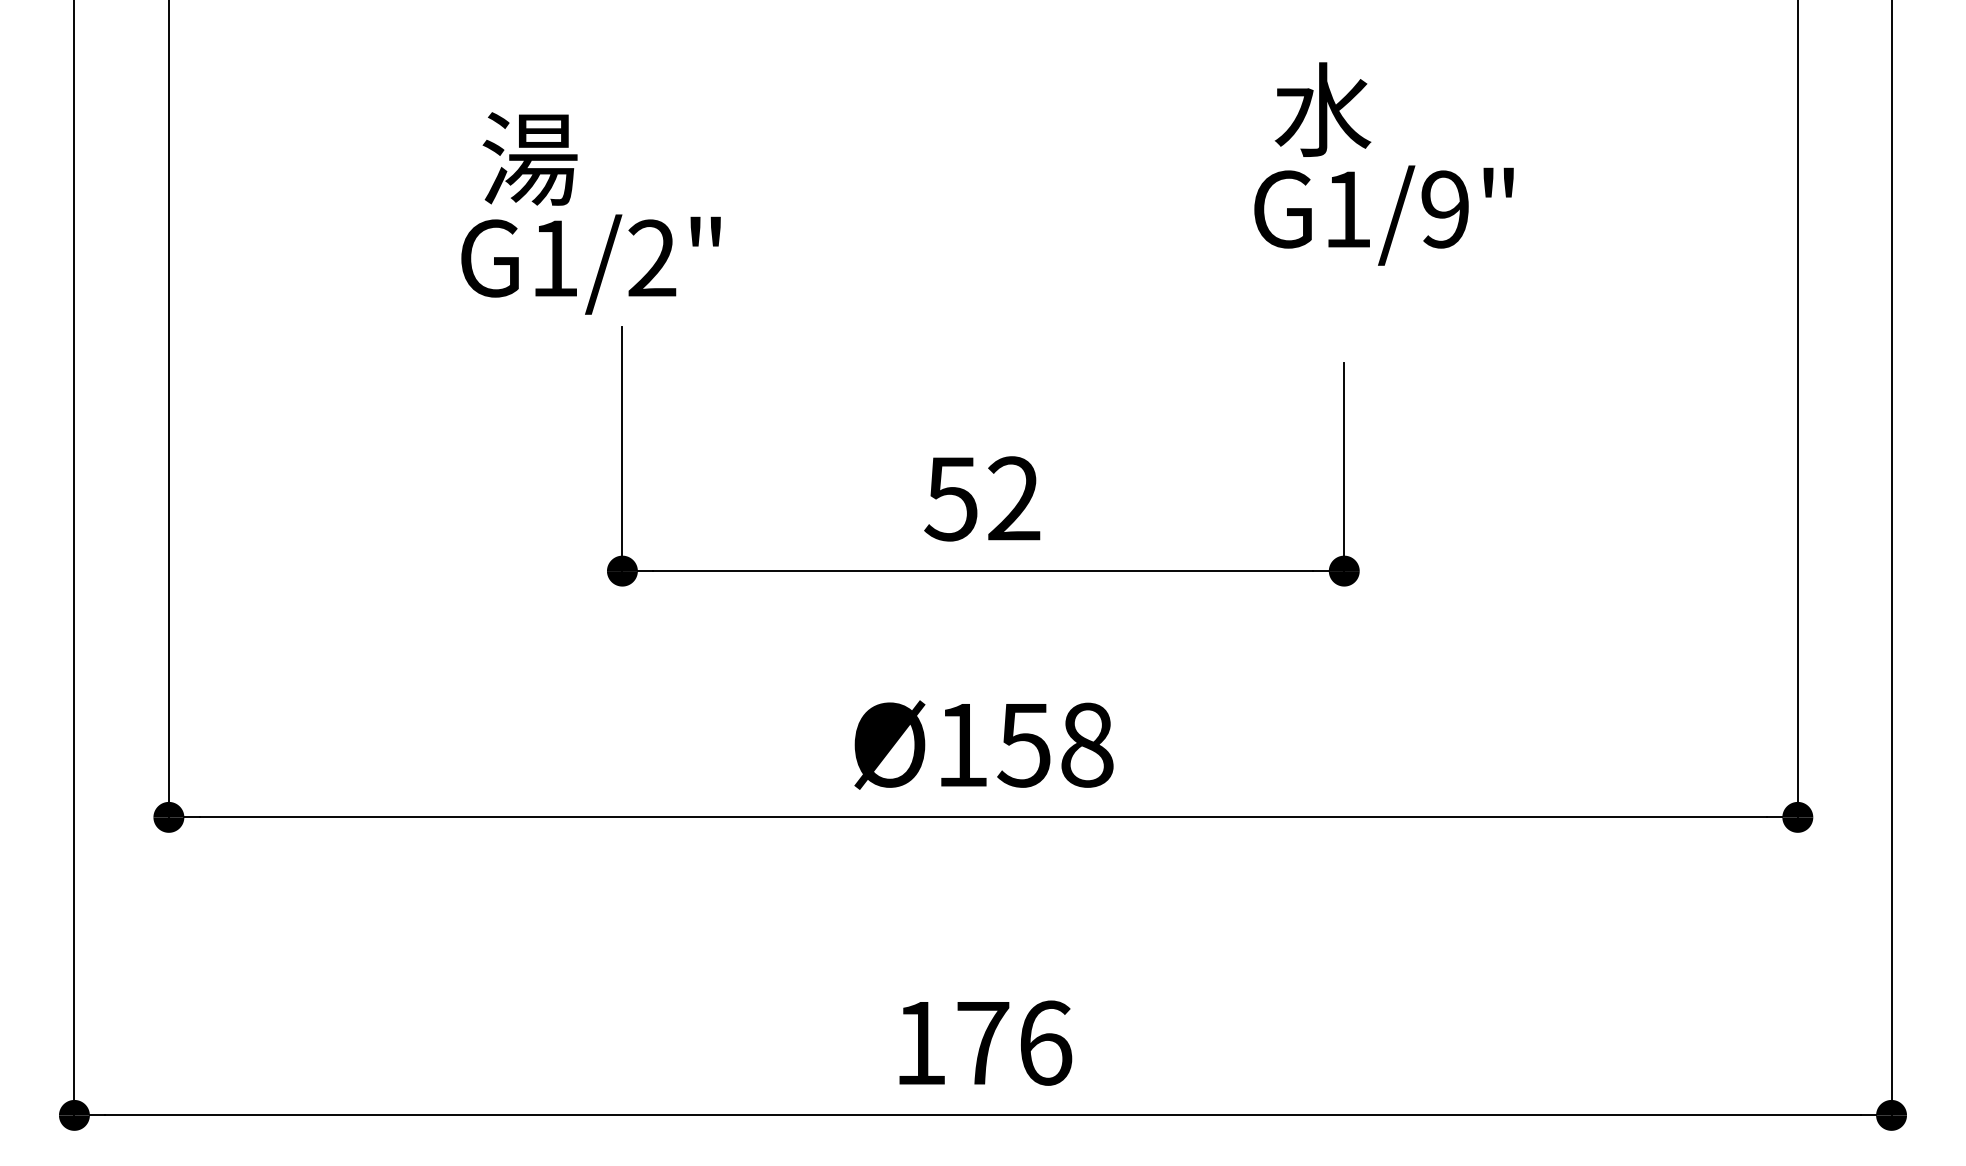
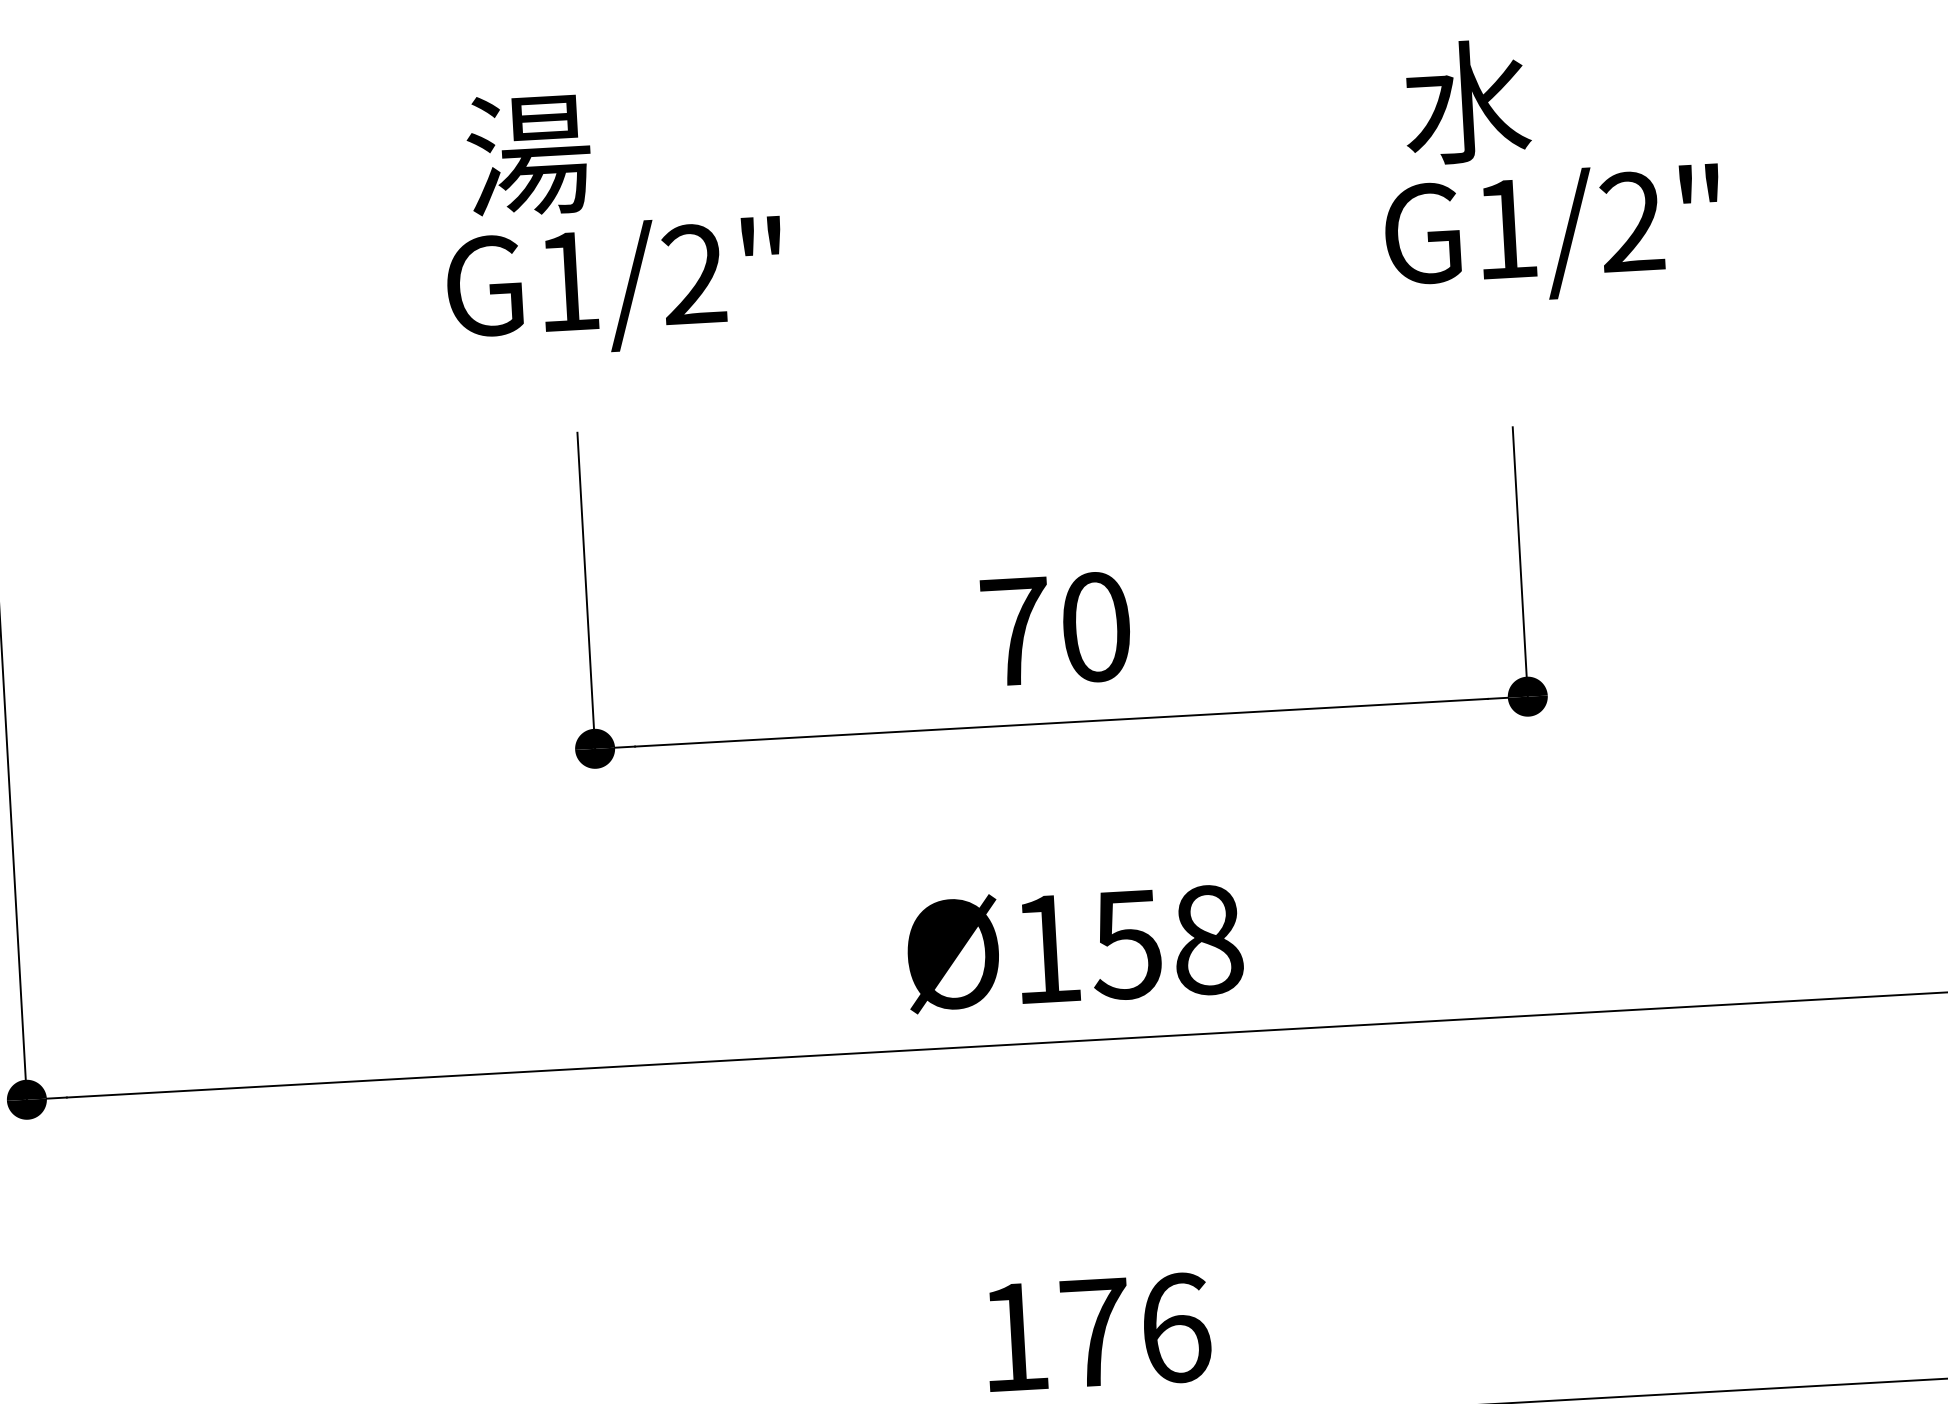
text: (1445, 209) -> (1632, 222), G1/9" -> G1/2"
text: (590, 213) -> (611, 220), moved
text: (982, 498) -> (1055, 628), 52 -> 70

